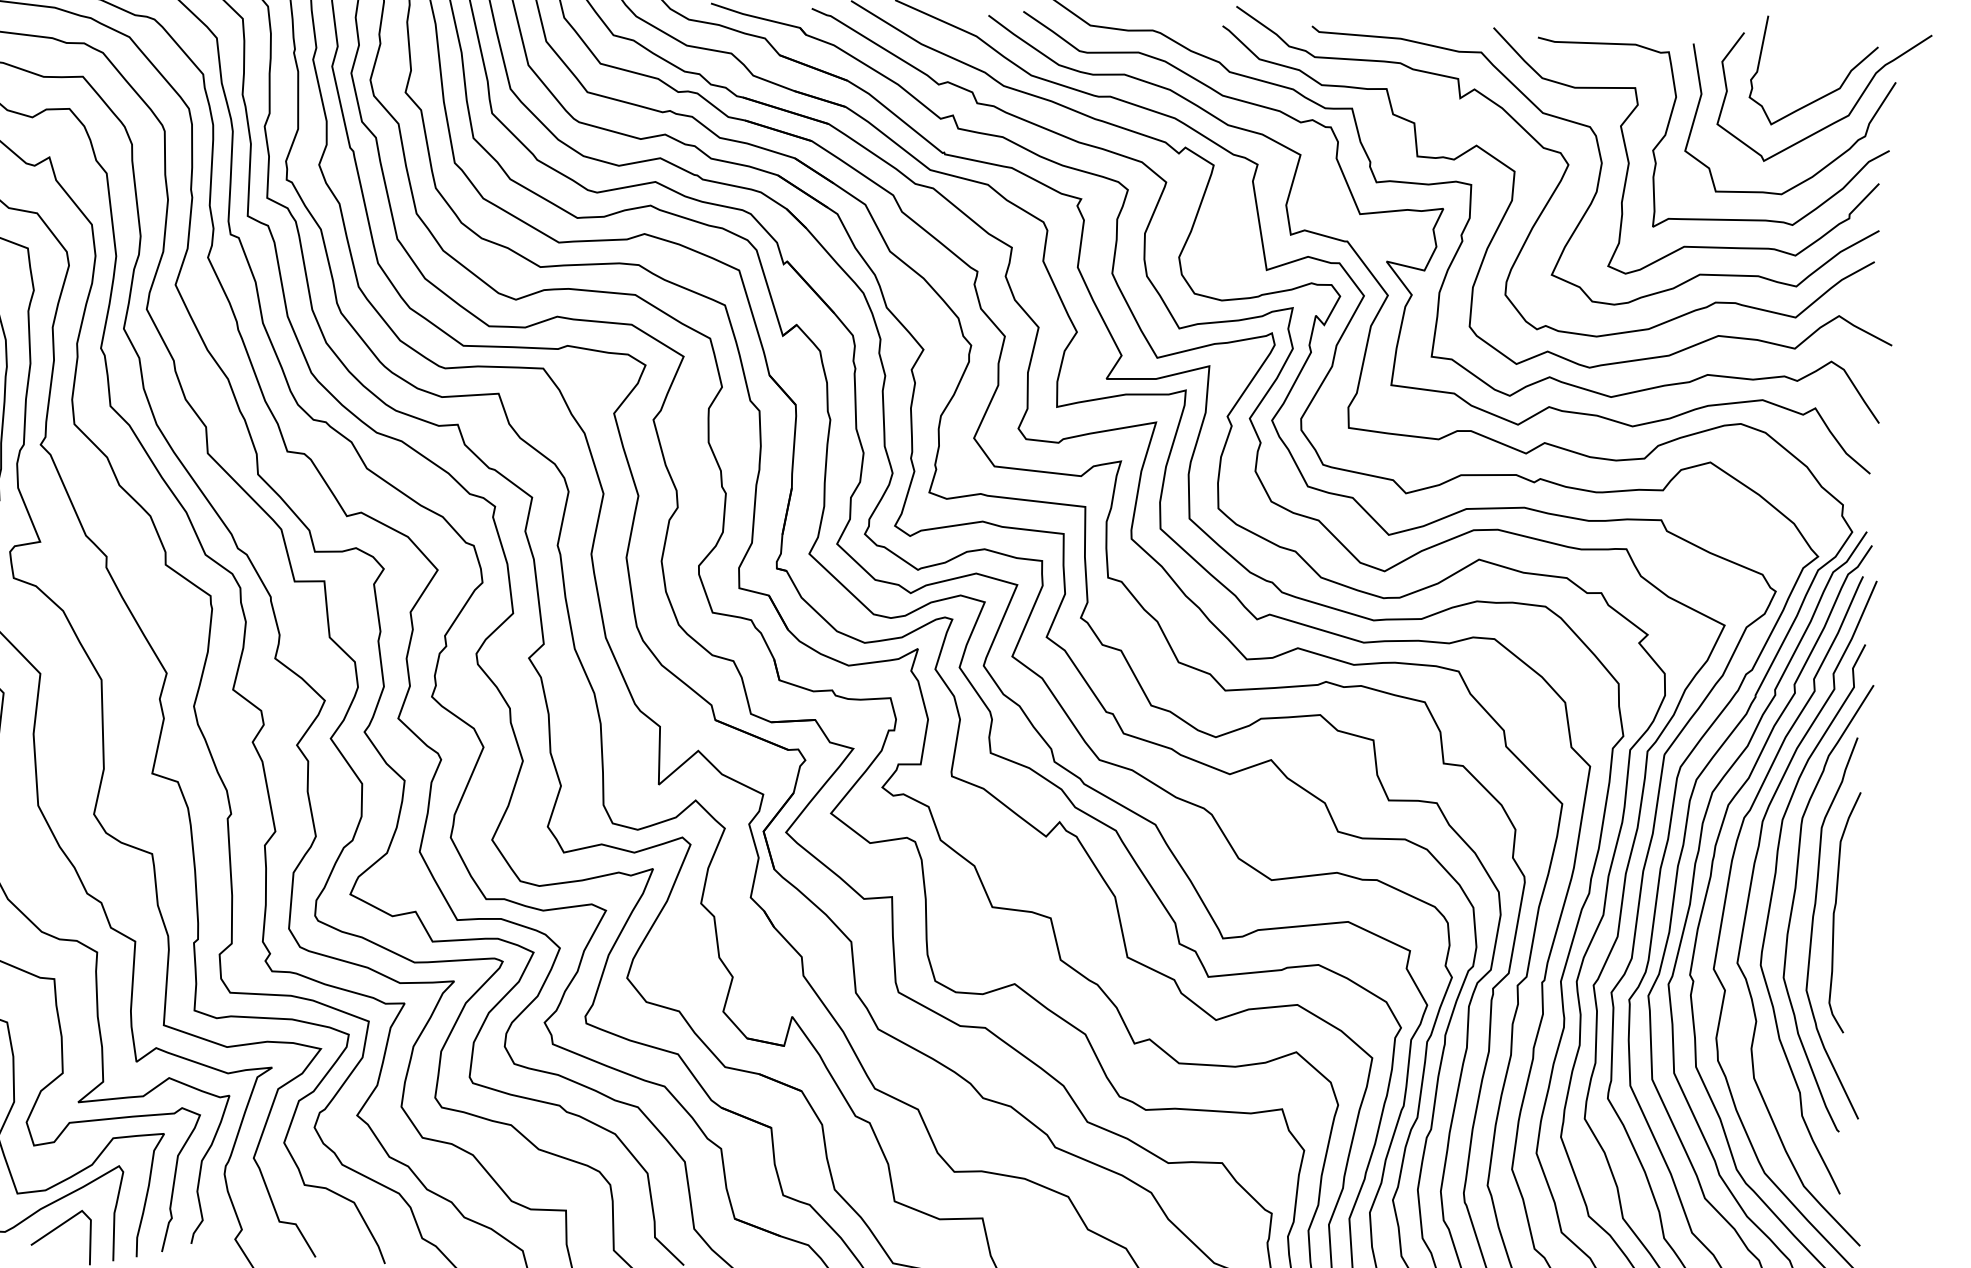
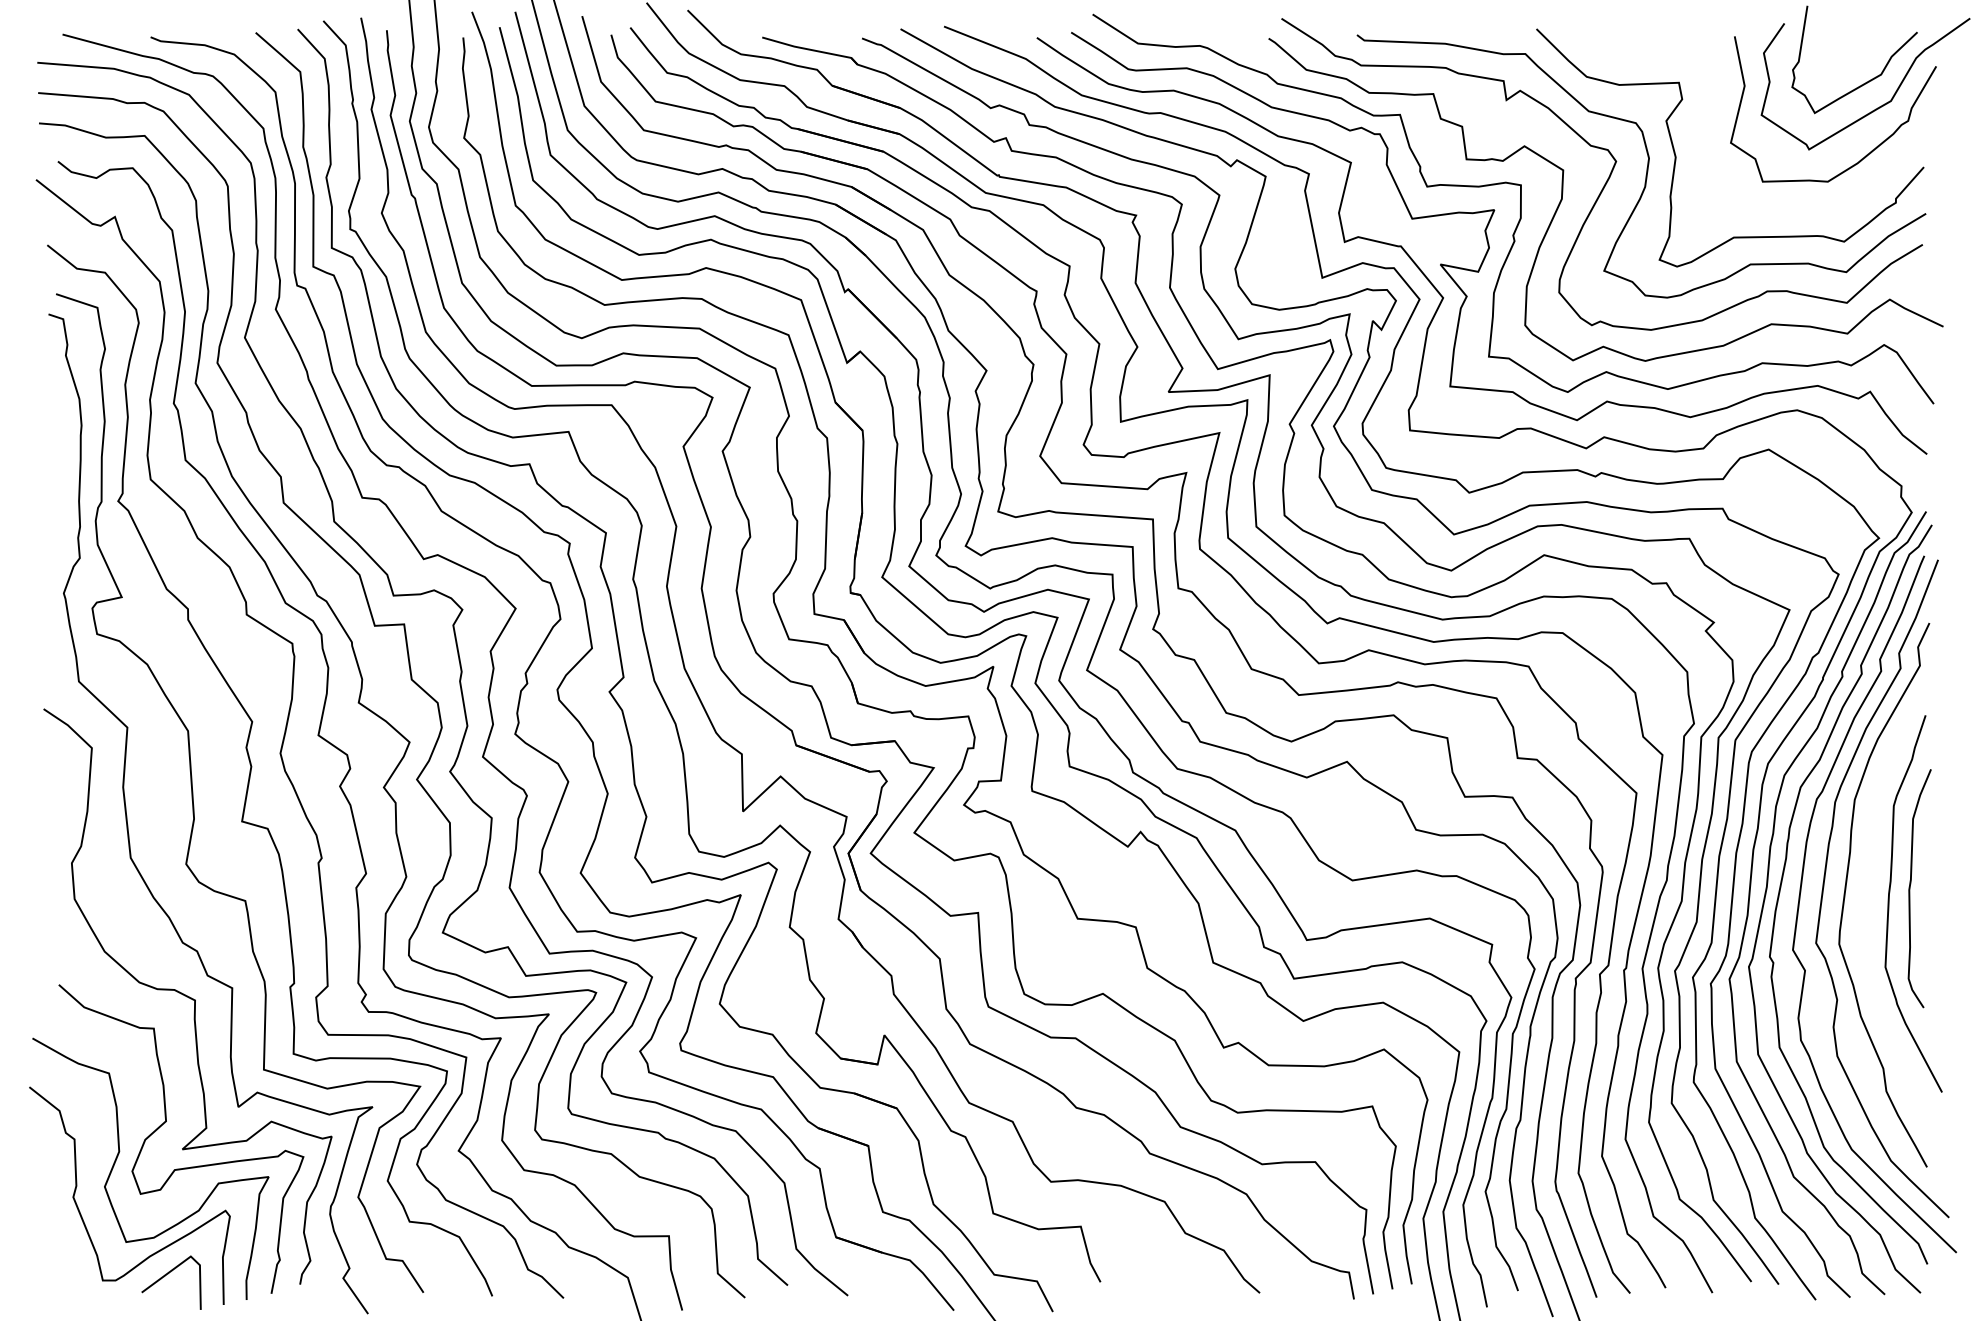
curve: (1669, 124) -> (1714, 117), removed
curve: (1793, 905) -> (1869, 883), removed

